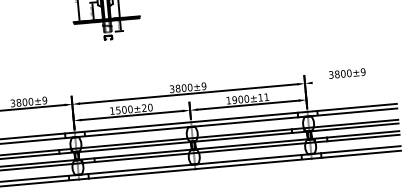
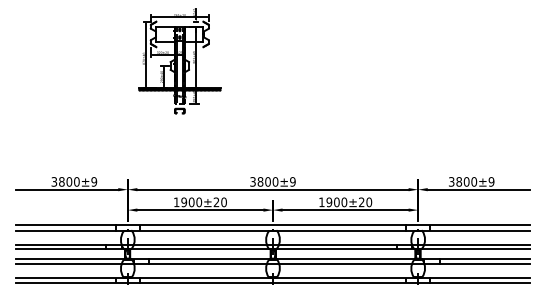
line: (353, 79) -> (478, 189), added
text: (263, 97) -> (365, 202), 1900±11 -> 1900±20
text: (118, 109) -> (184, 201), 1500±20 -> 1900±20

